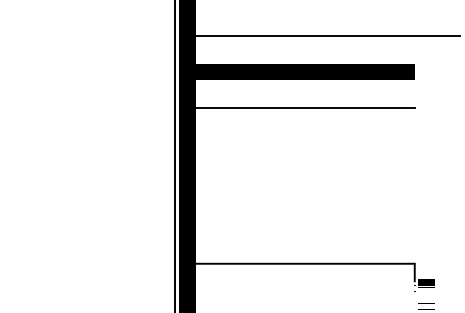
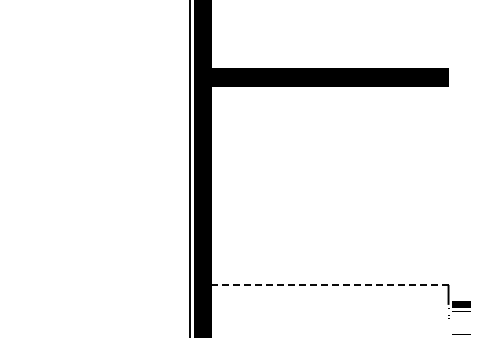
line: (323, 35) -> (349, 38), removed
line: (300, 107) -> (325, 116), removed
line: (300, 263) -> (325, 284), solid -> dashed

